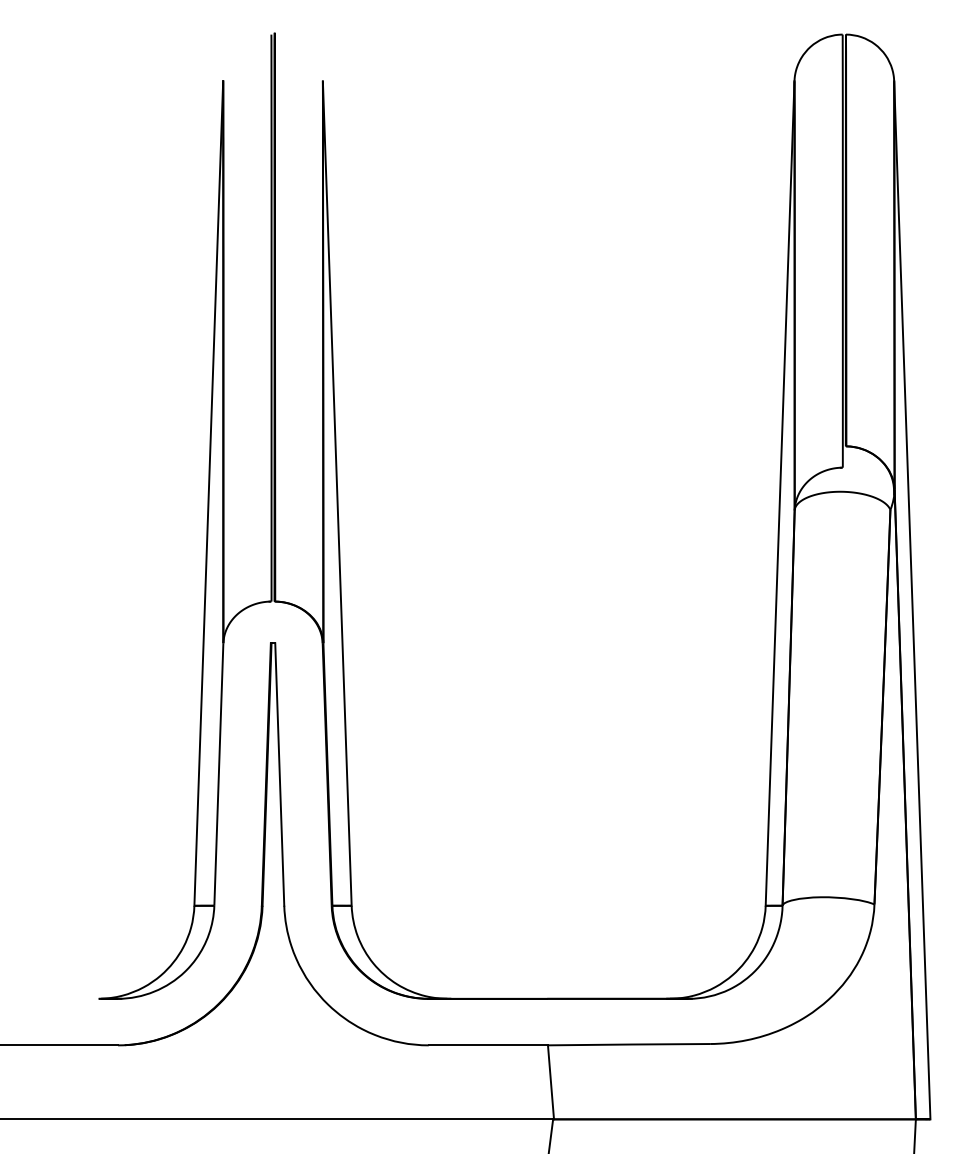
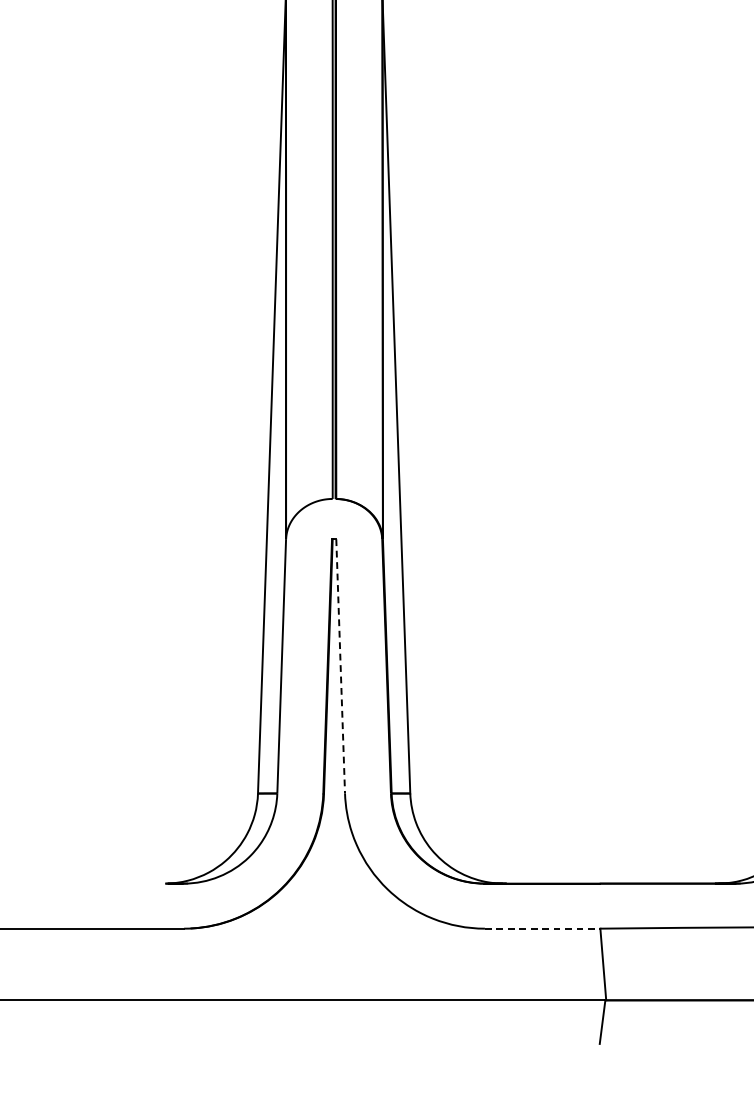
line: (279, 774) -> (340, 666), solid -> dashed
line: (488, 1045) -> (542, 928), solid -> dashed

